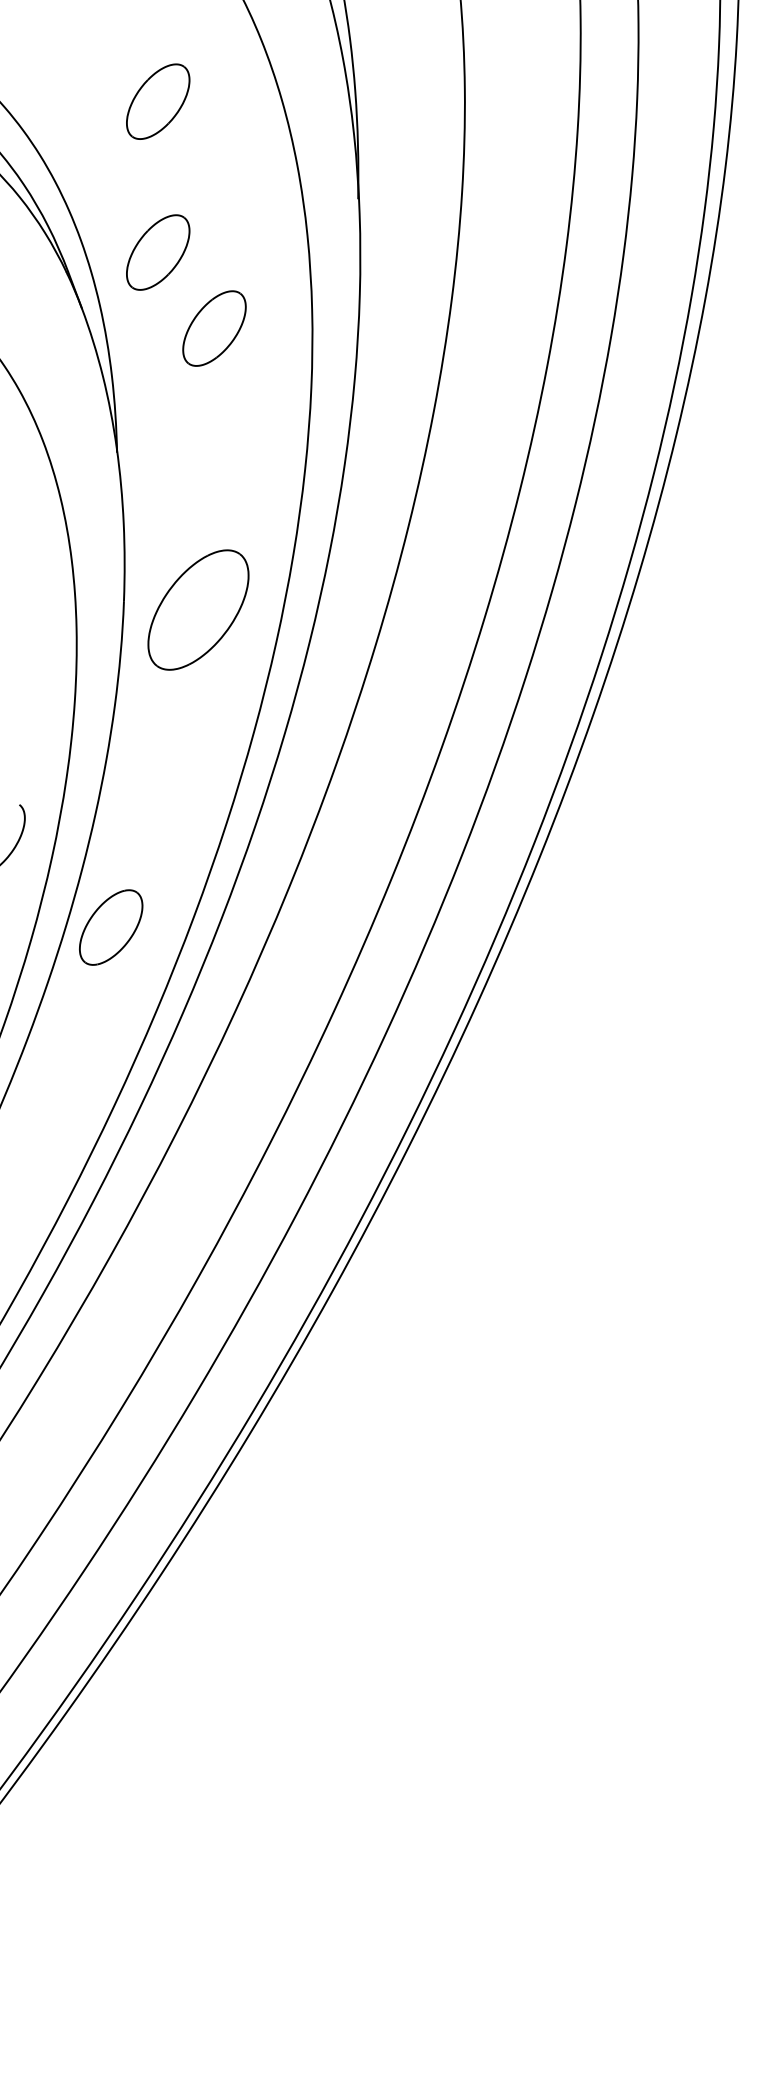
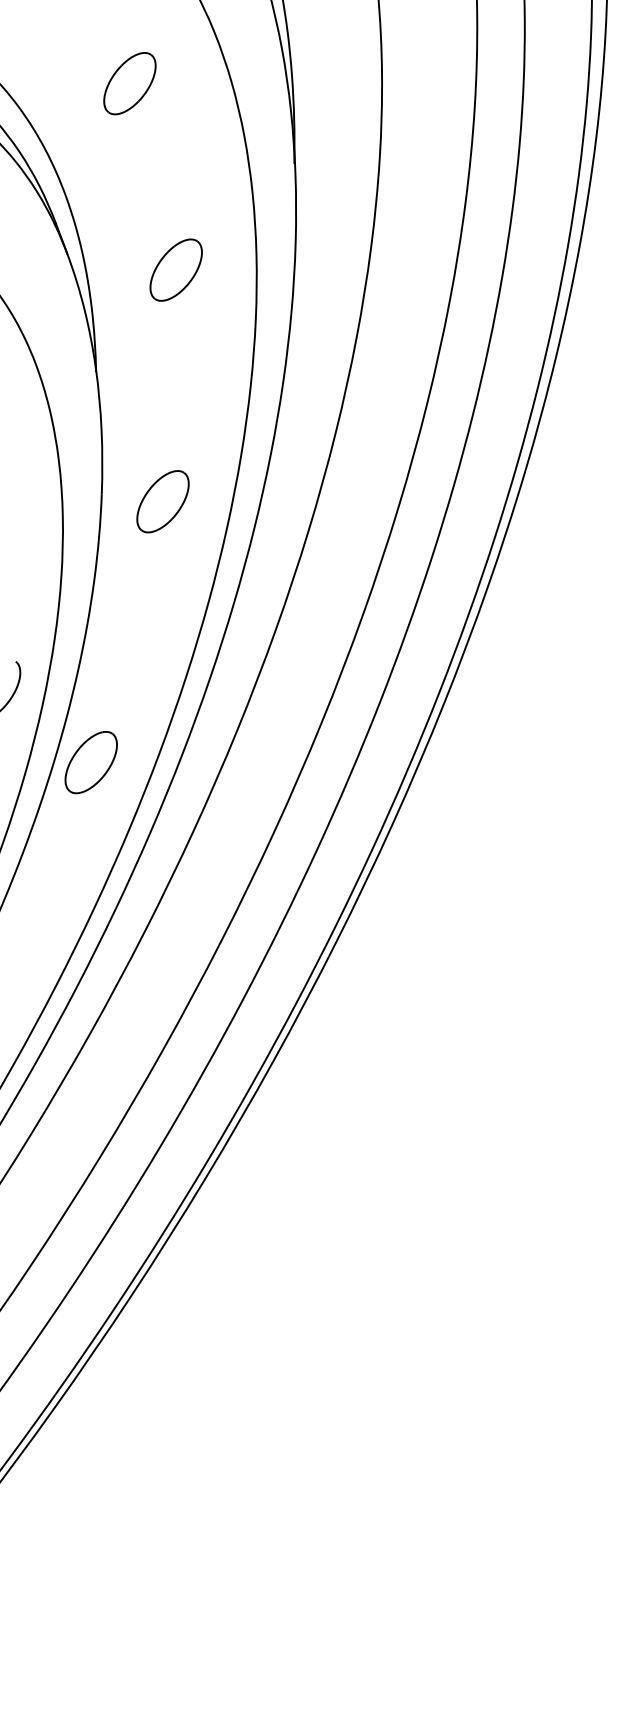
part: (157, 252) -> (129, 207), removed
part: (197, 609) -> (162, 501), size x0.62

